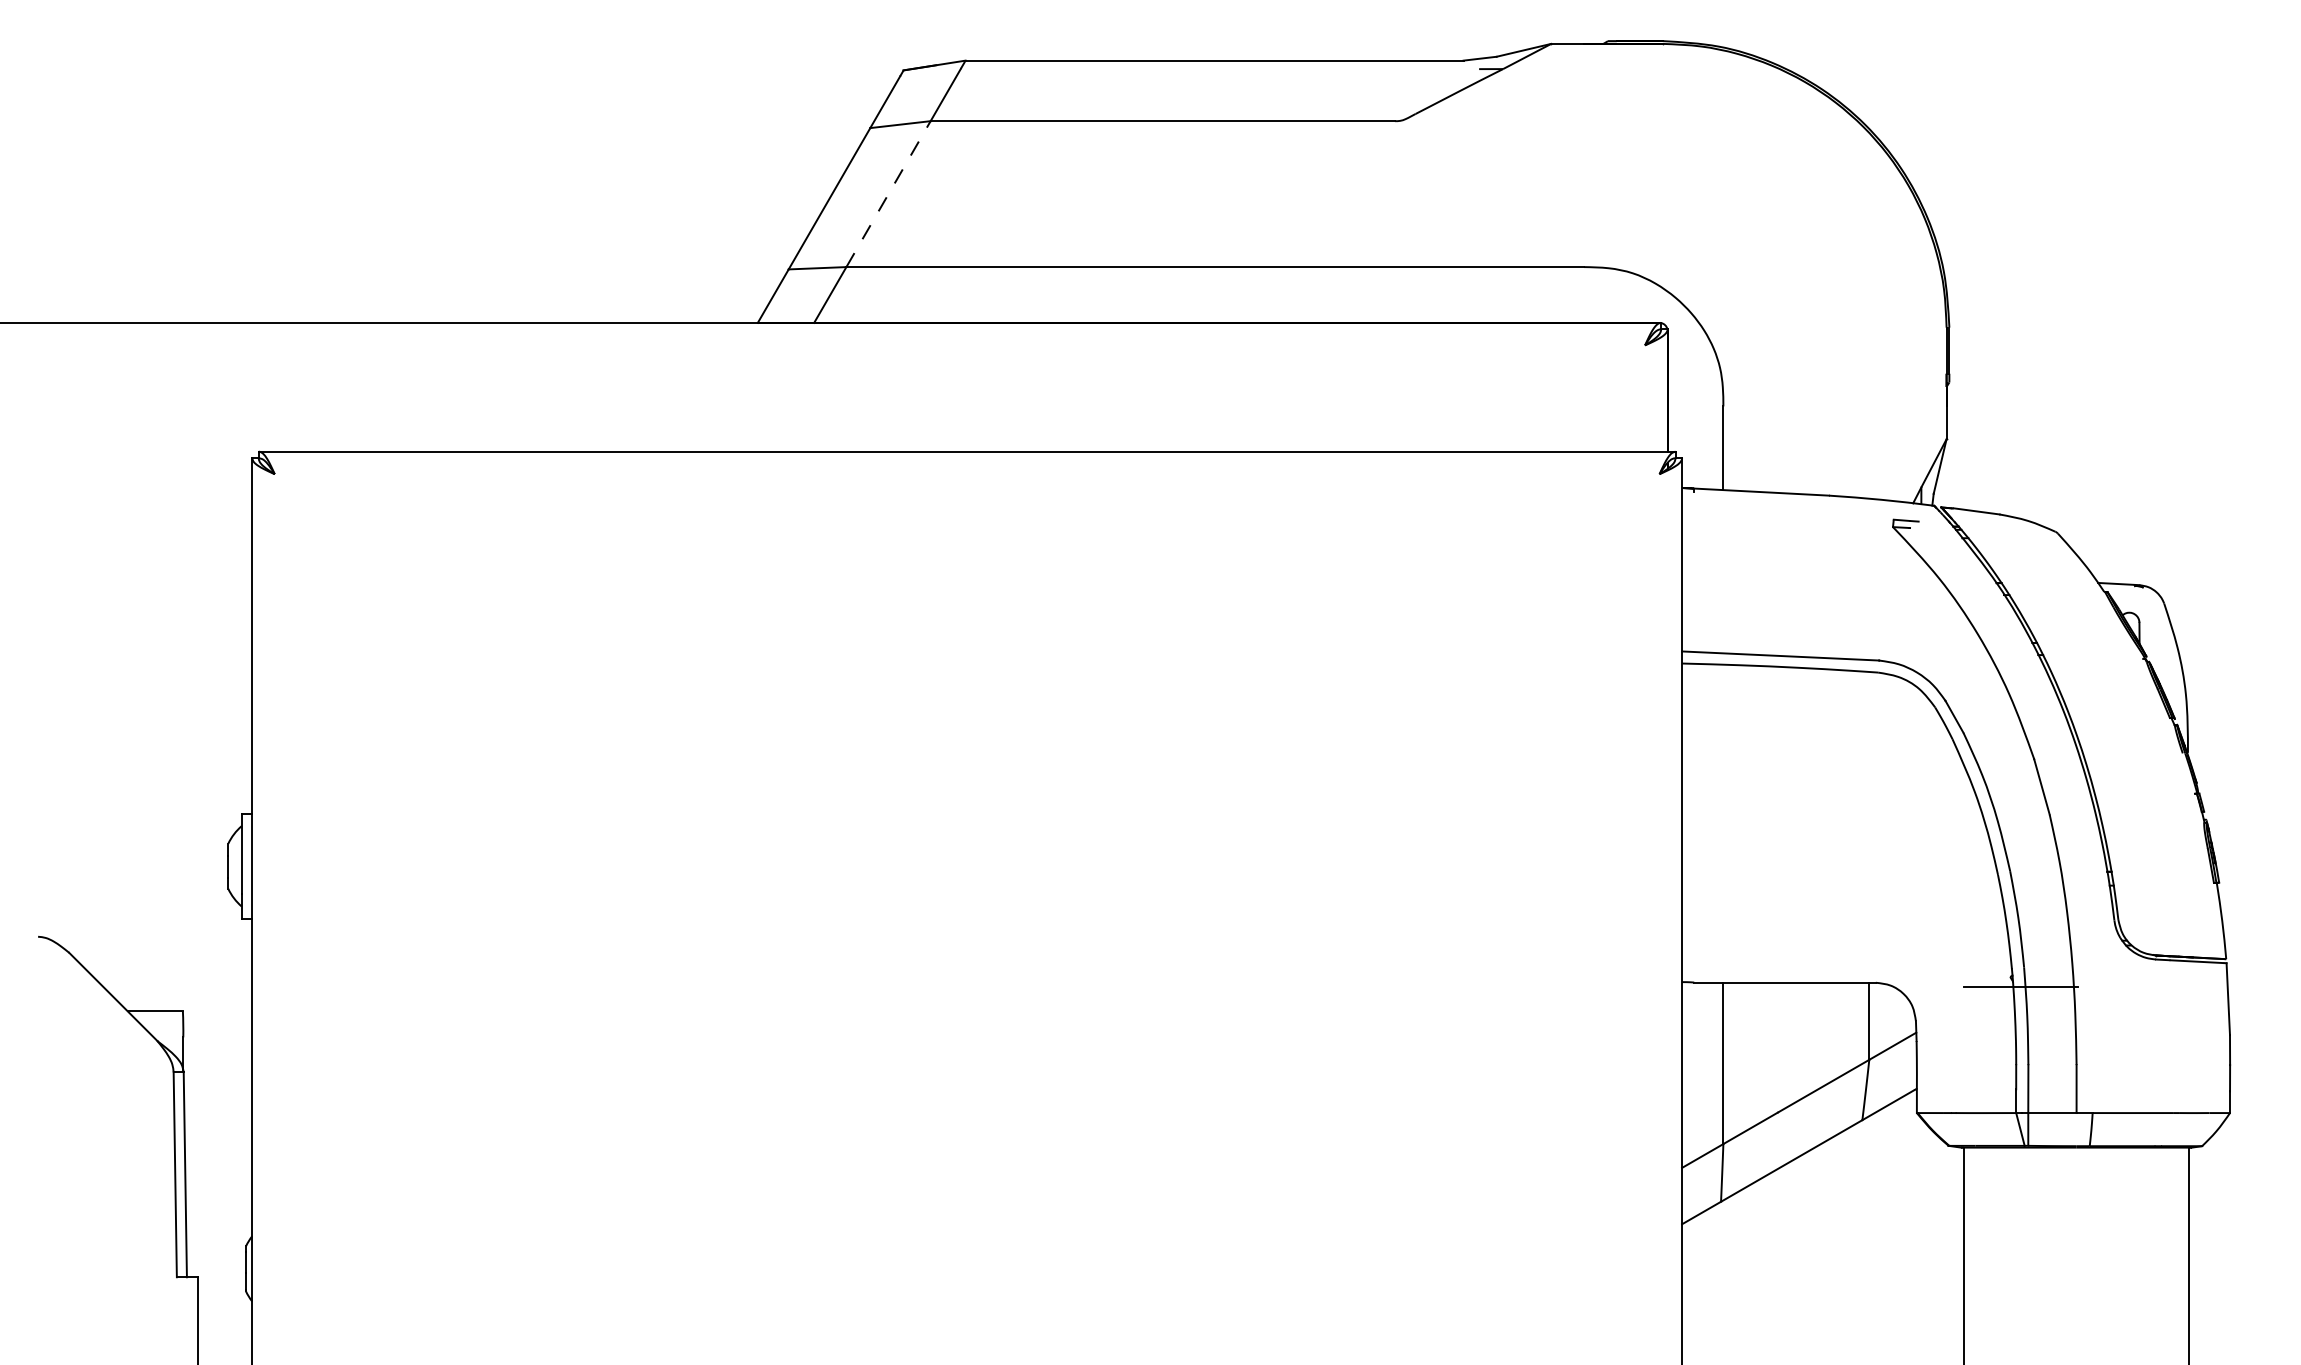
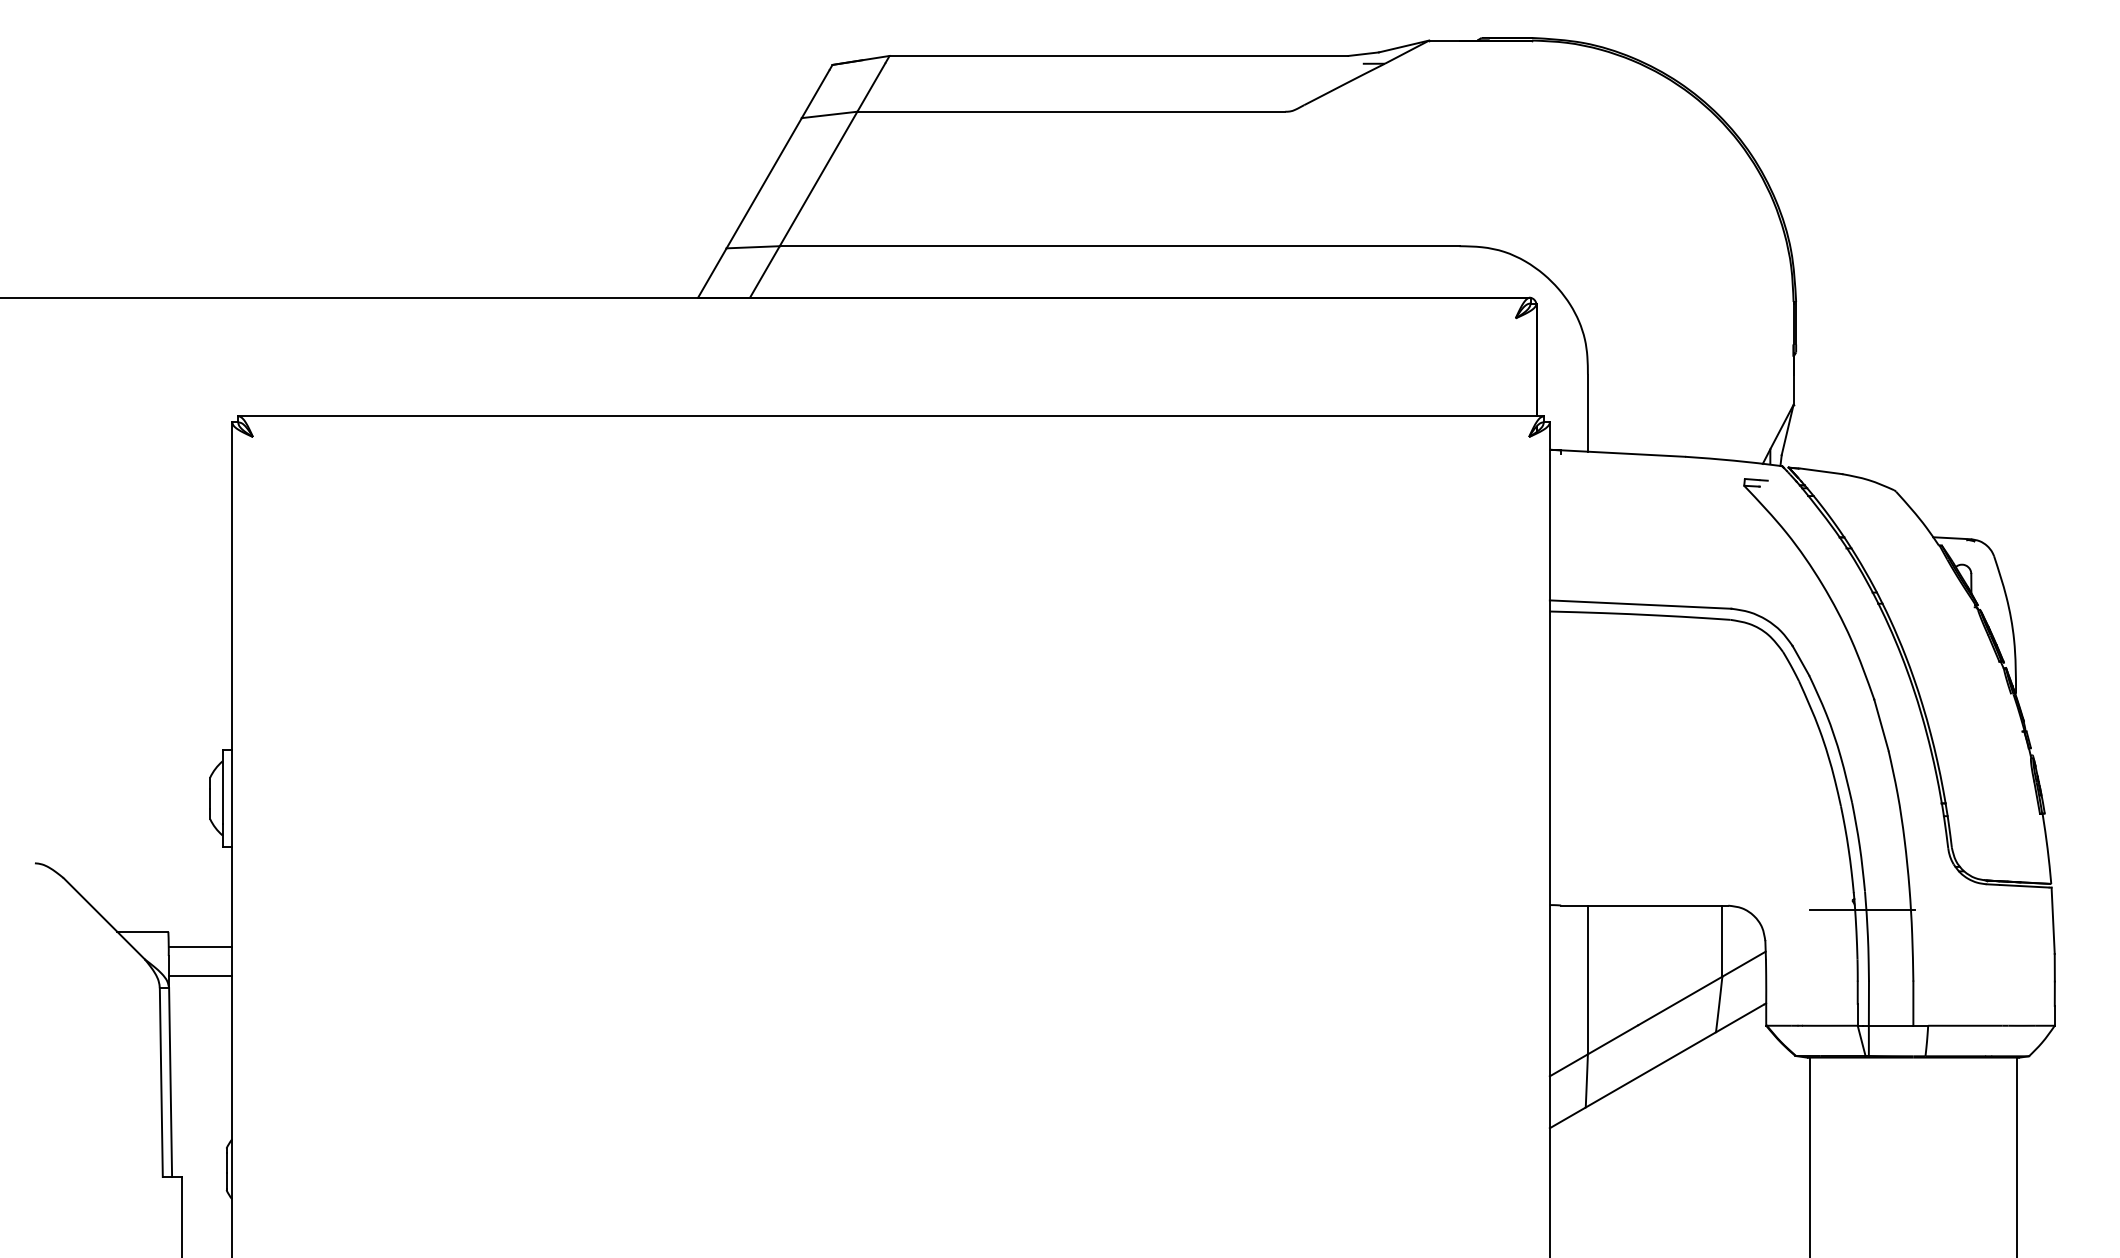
line: (888, 193) -> (818, 178), dashed -> solid
line: (217, 1027) -> (200, 946), added
line: (217, 1059) -> (200, 976), added

